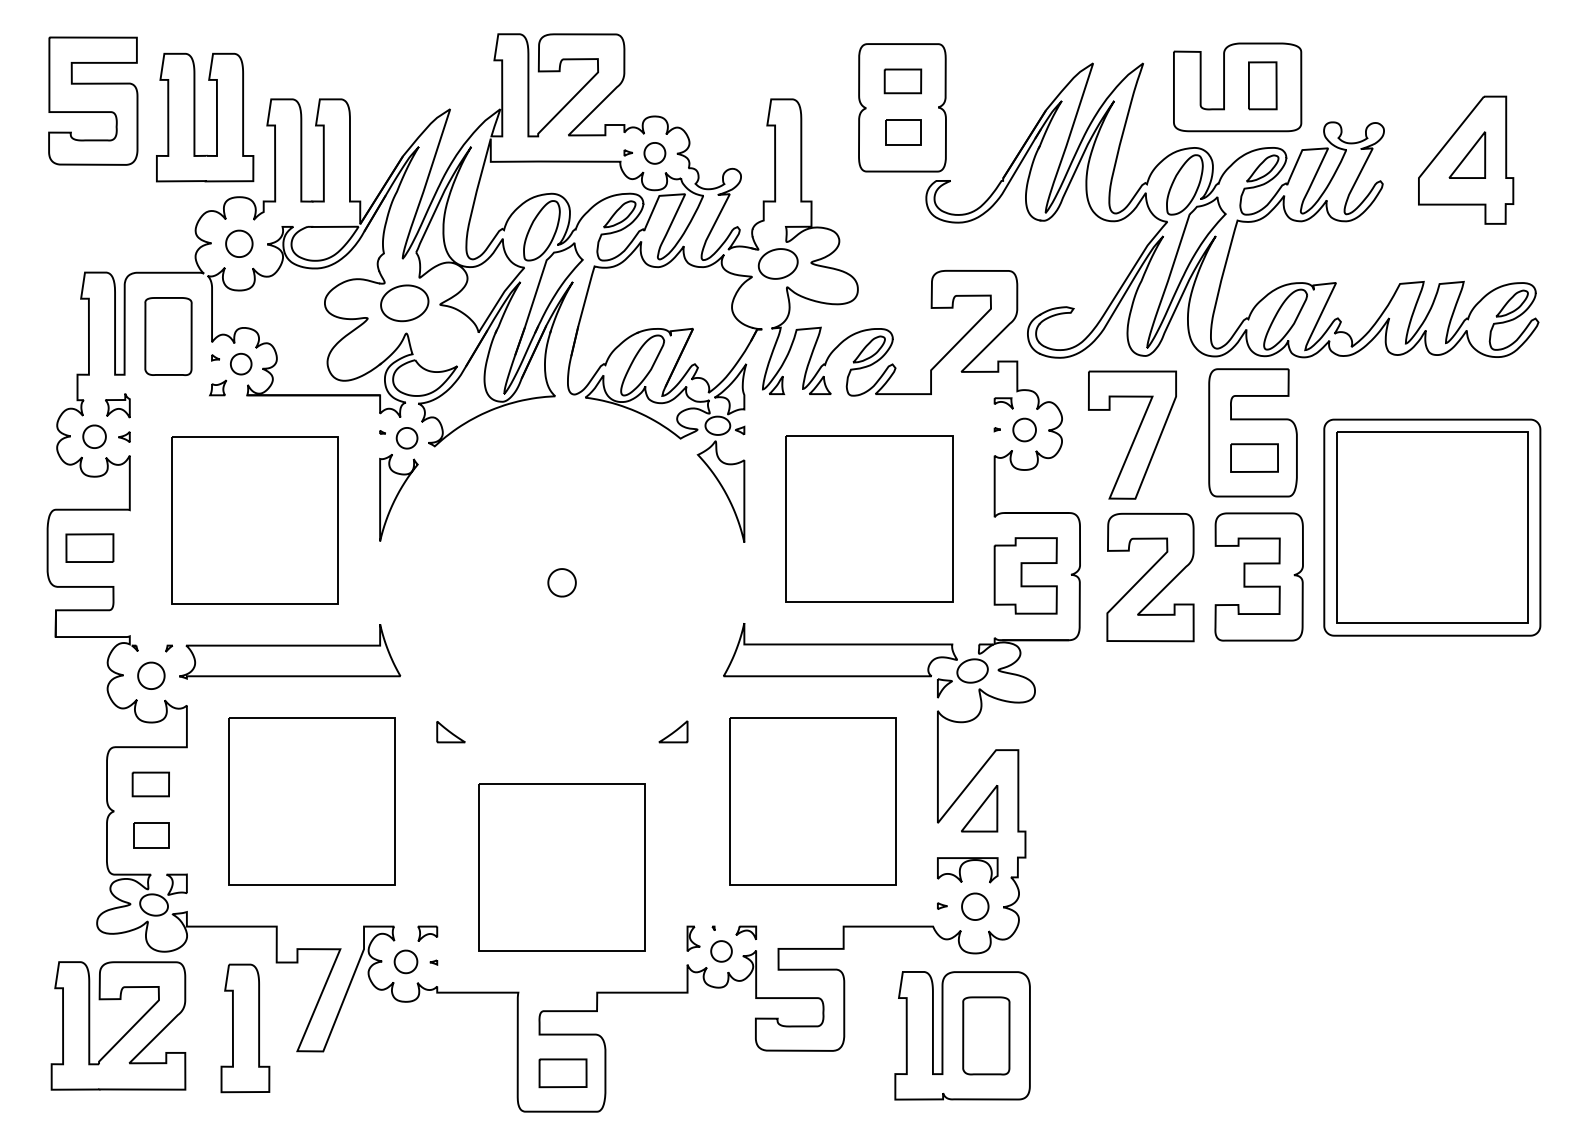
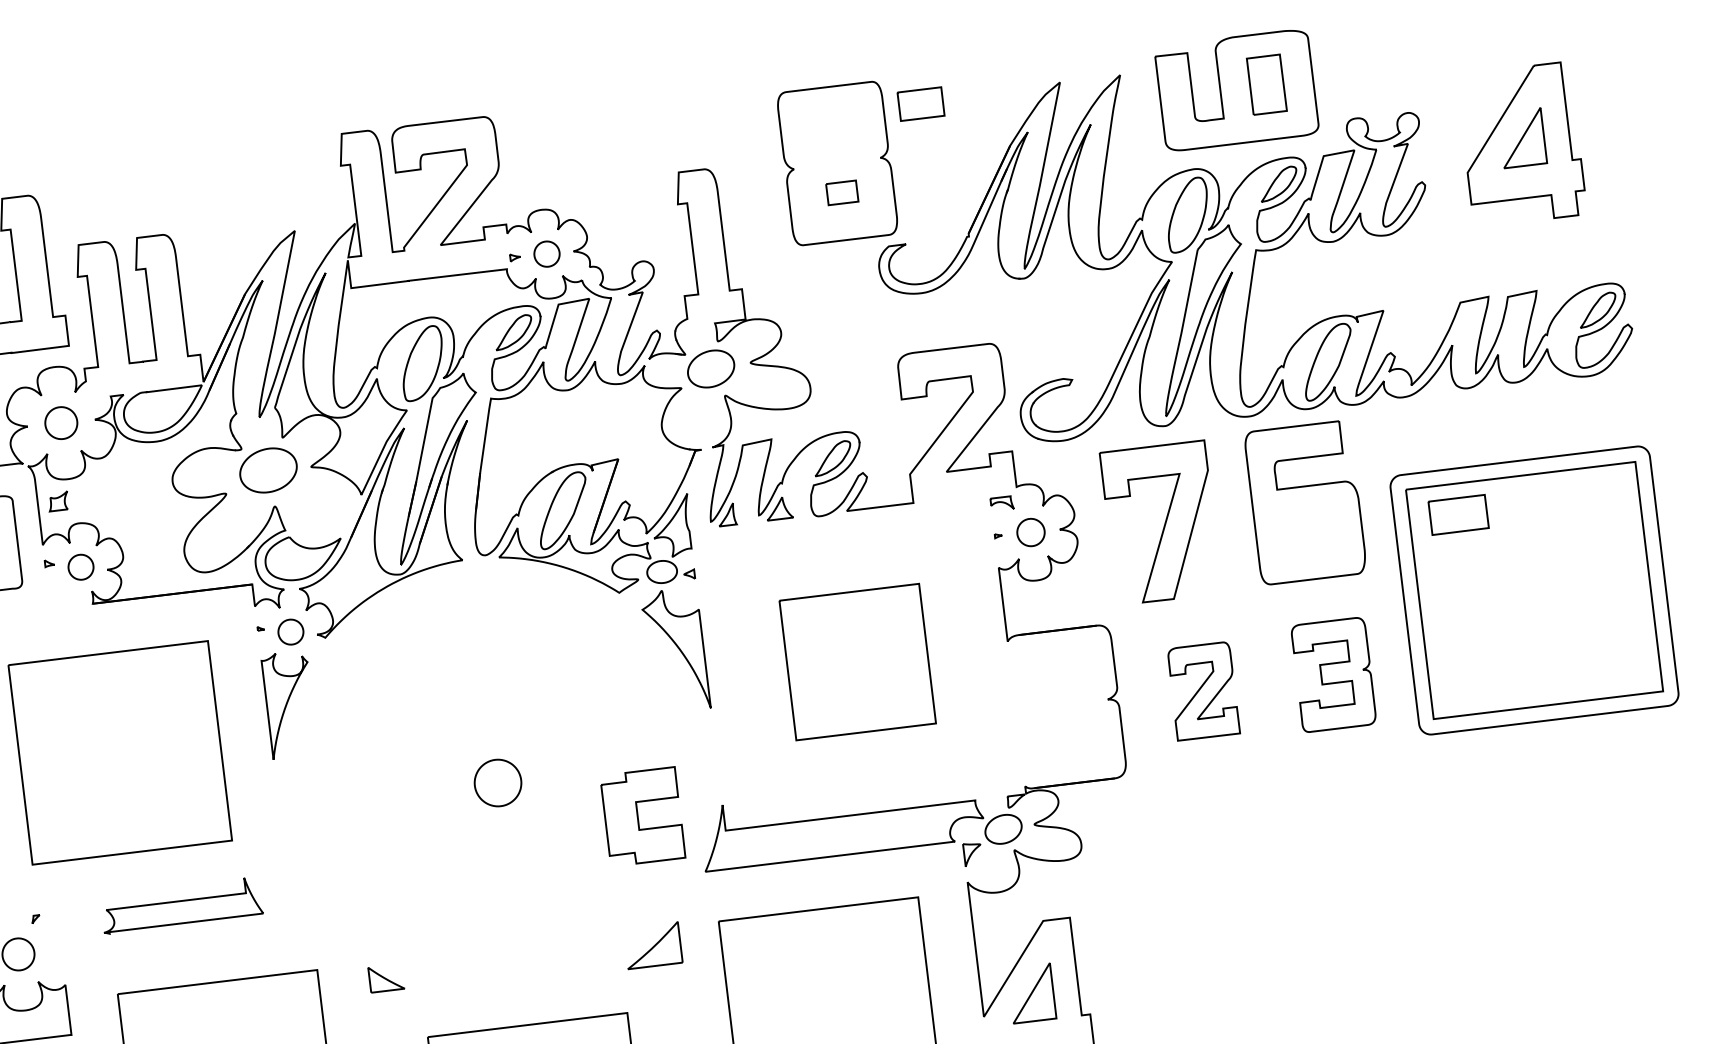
part: (902, 81) -> (920, 104), moved
part: (903, 132) -> (842, 192), size x0.7
part: (218, 387) -> (58, 500), moved
part: (1254, 457) -> (1458, 514), moved
part: (869, 518) -> (857, 661), size x0.7
part: (1025, 575) -> (642, 816), moved
part: (1258, 576) -> (1332, 674), size x0.7
part: (1150, 577) -> (1203, 691), size x0.6
part: (561, 582) -> (497, 782), size x1.4
part: (290, 651) -> (181, 905), size x0.6
part: (673, 731) -> (653, 945), size x1.6

